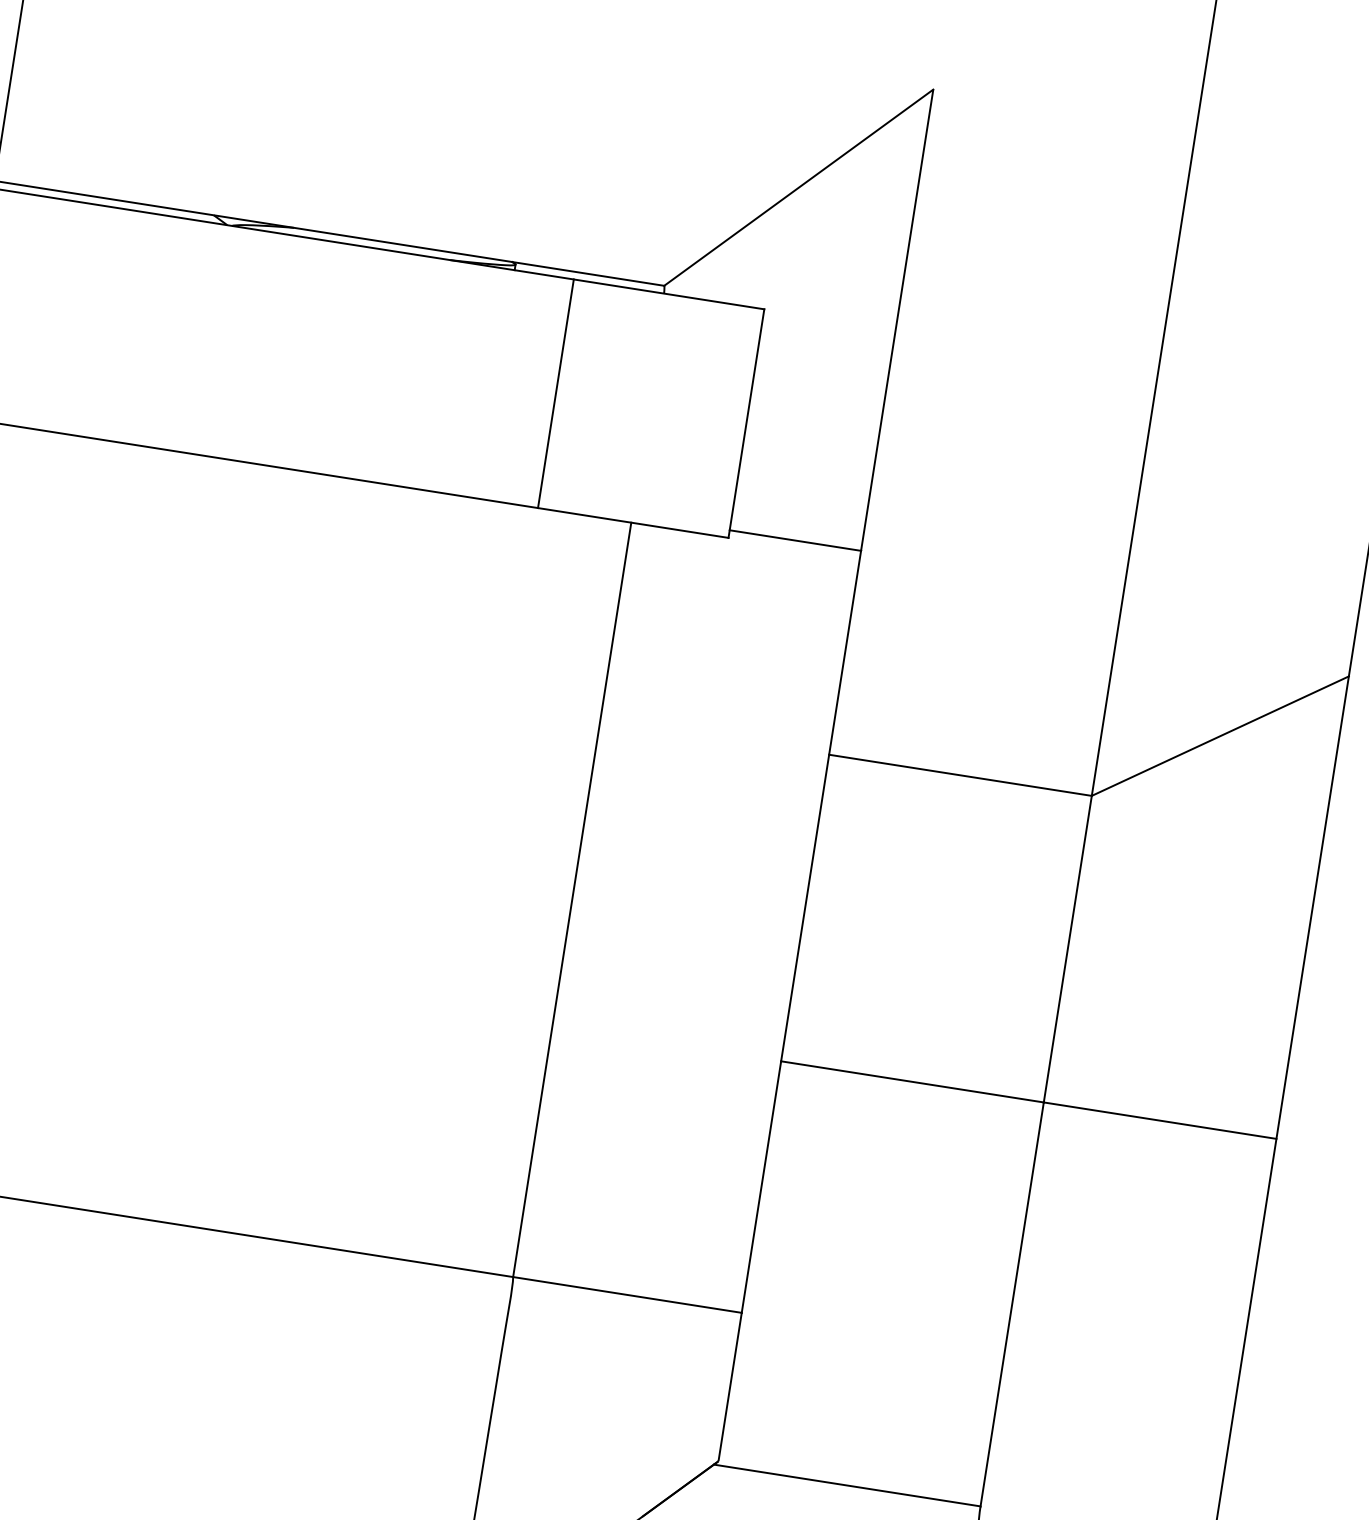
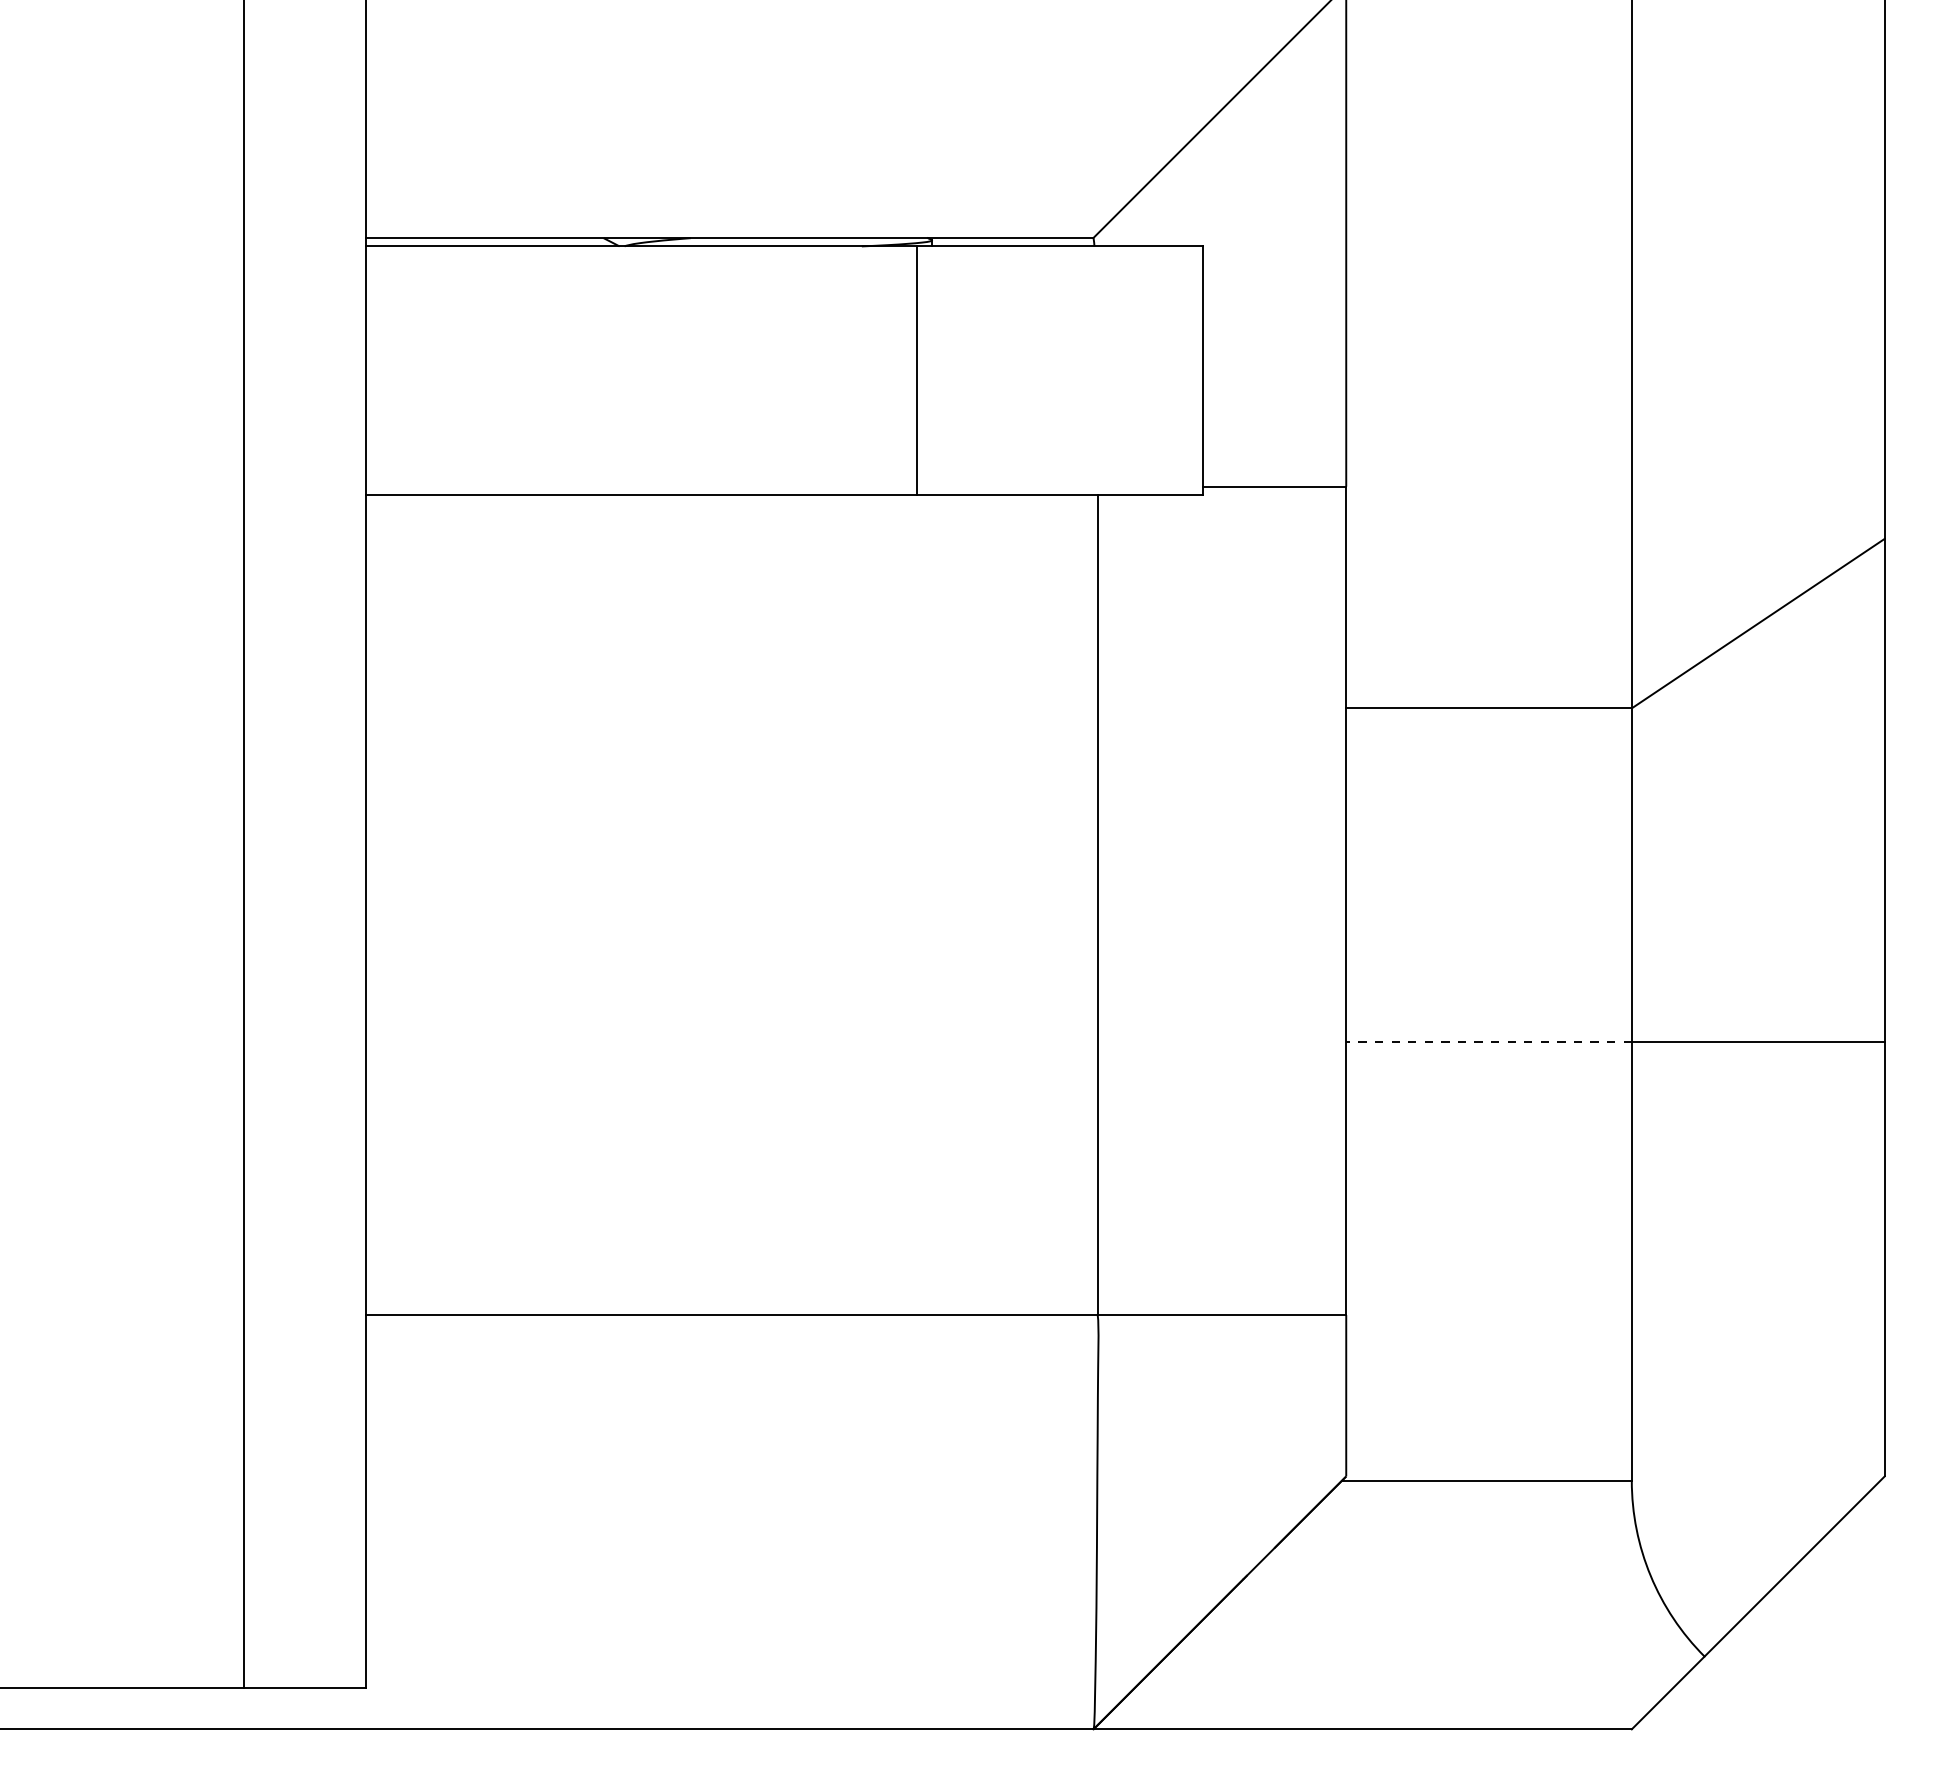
line: (556, 393) -> (917, 370), moved
line: (912, 1081) -> (1489, 1041), solid -> dashed

